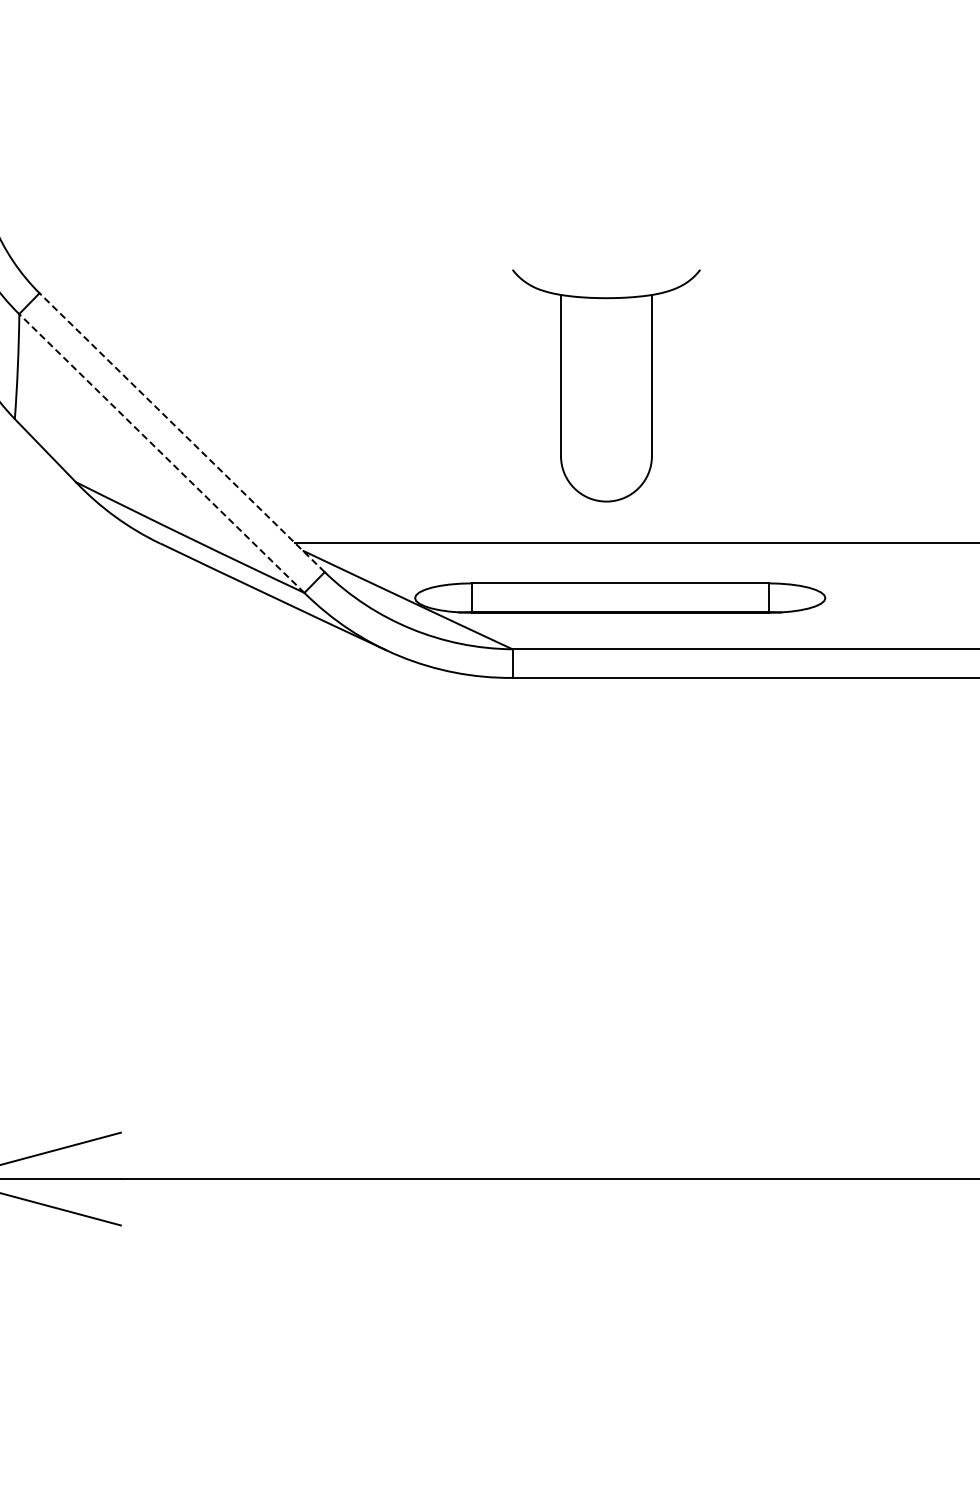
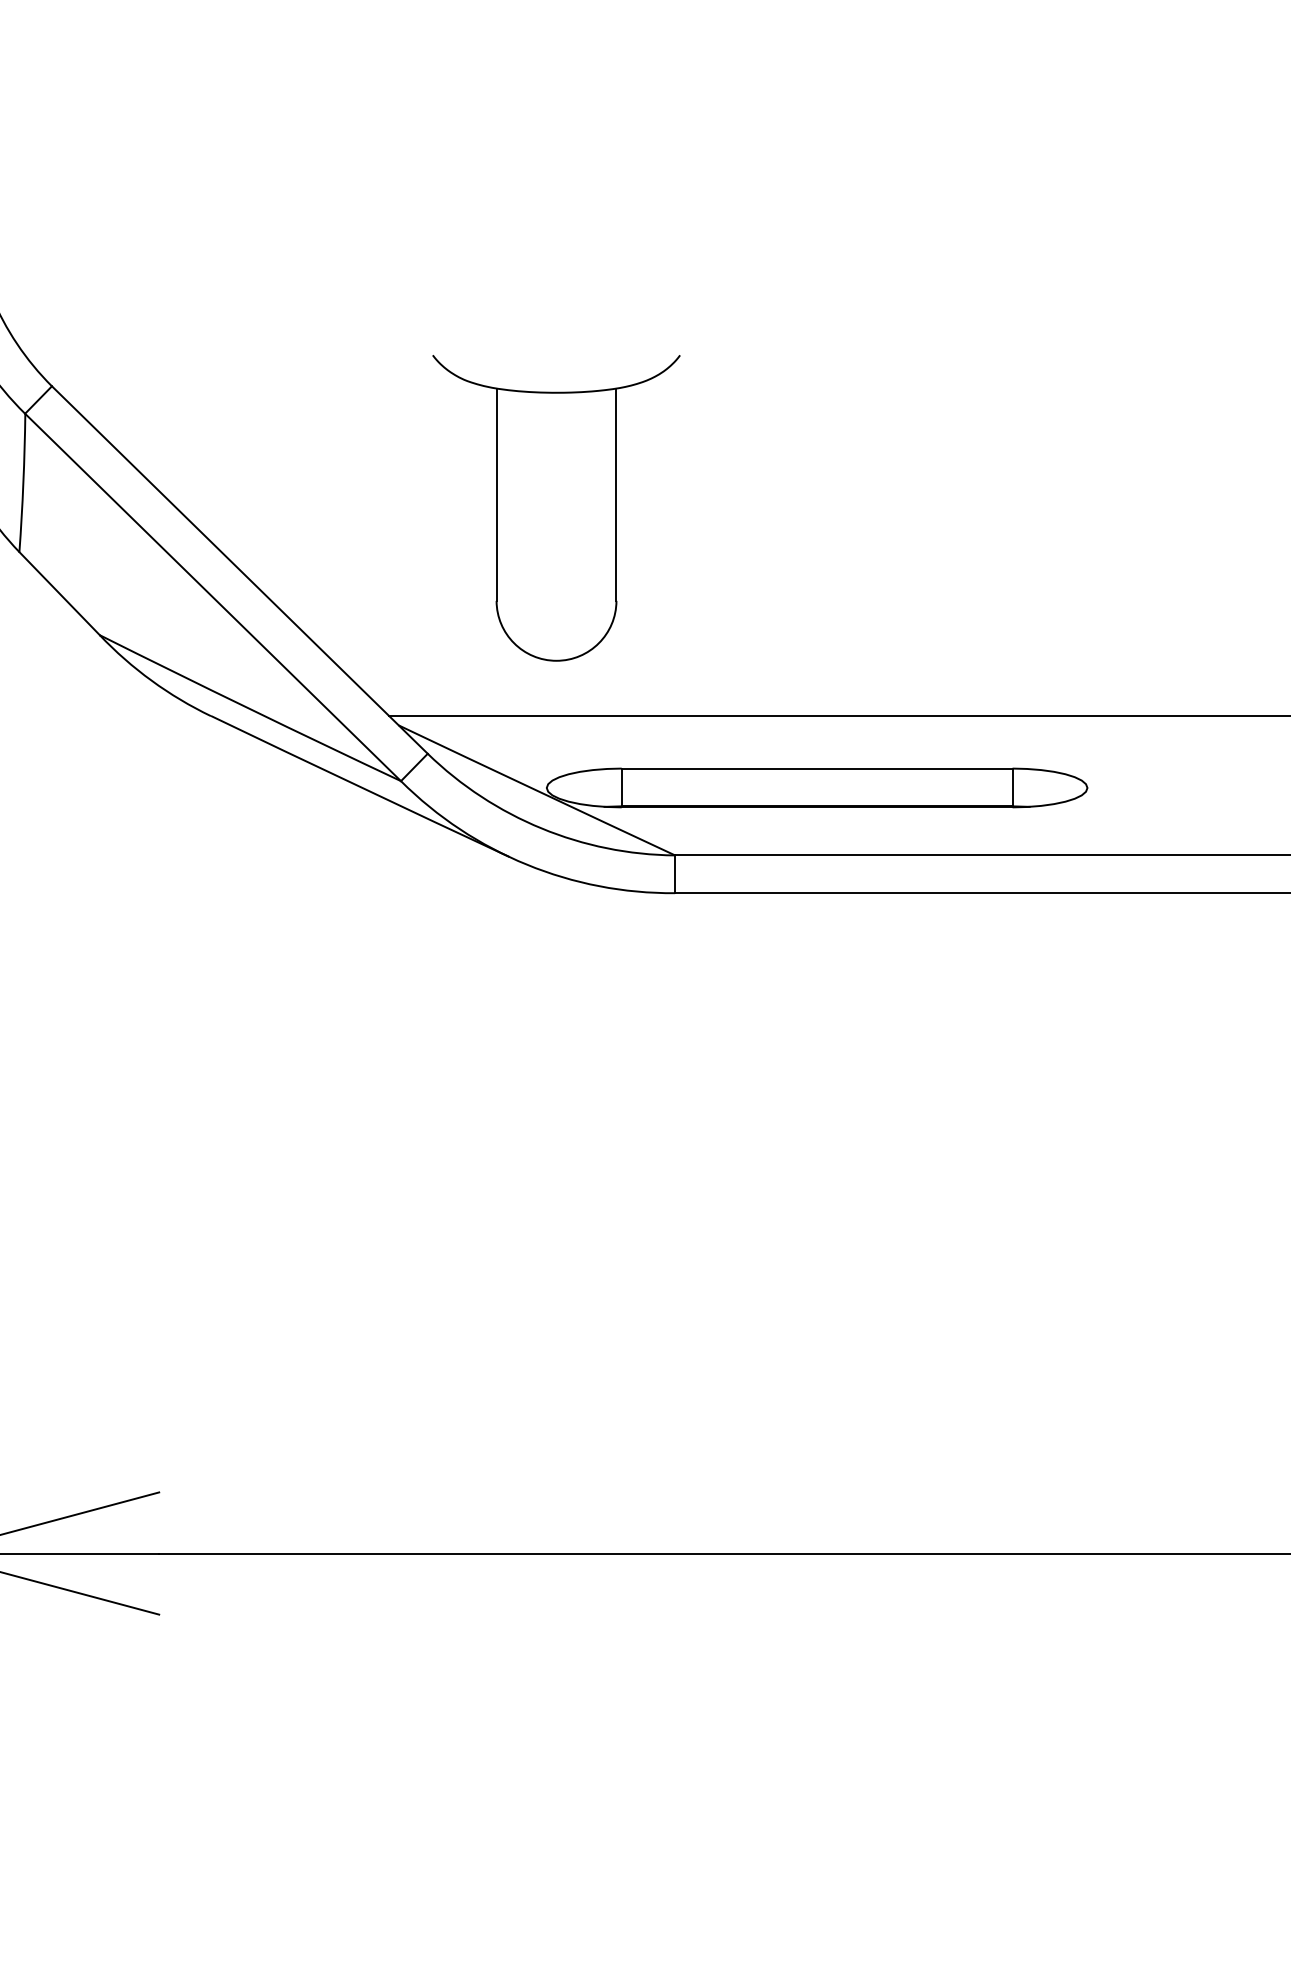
part: (606, 385) -> (556, 507), moved
line: (181, 432) -> (238, 569), dashed -> solid
line: (161, 453) -> (212, 597), dashed -> solid

